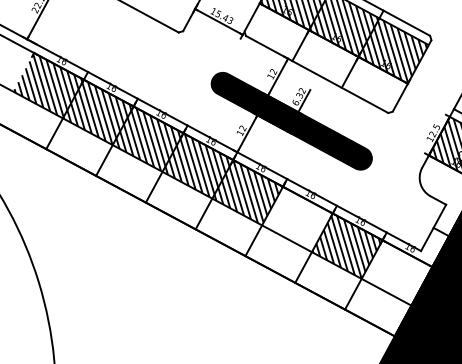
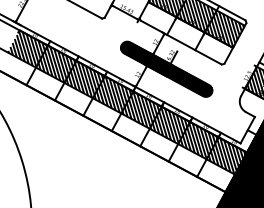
hatch: (296, 219) -> (169, 125), added
hatch: (394, 273) -> (225, 156), added

